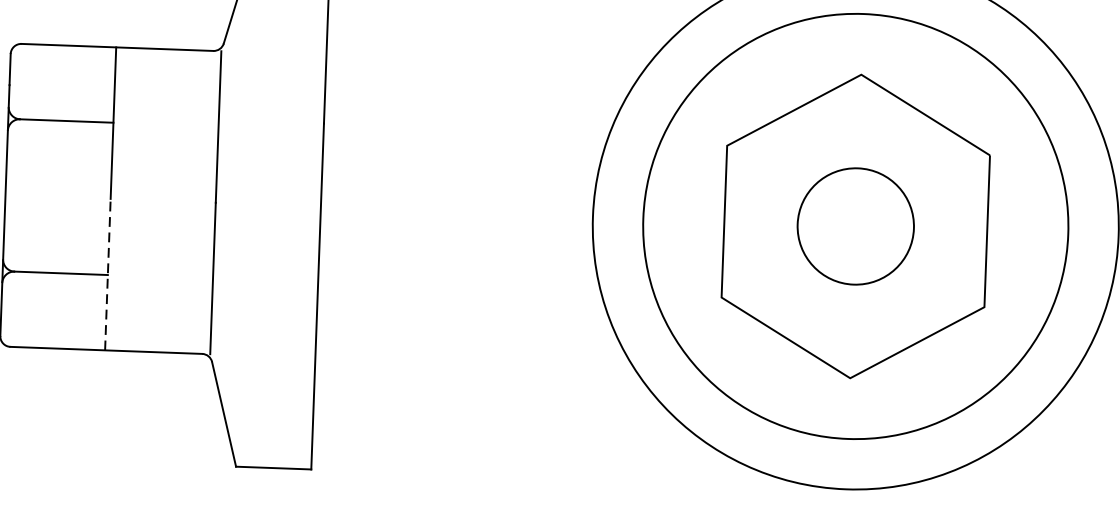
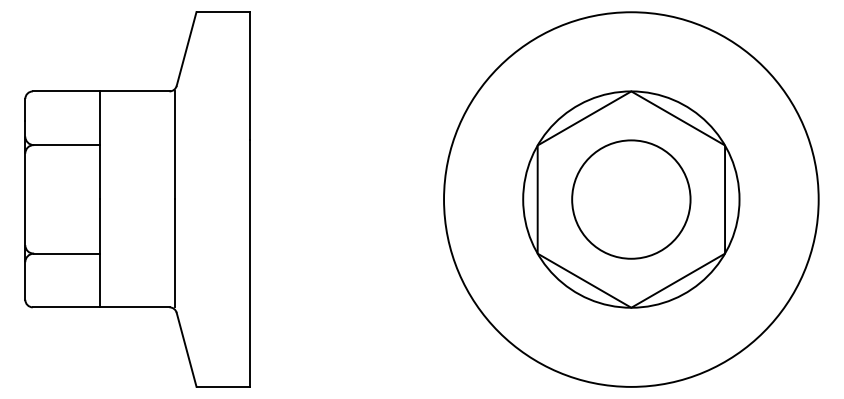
circle: (856, 226) -> (631, 199), size x0.71
circle: (856, 226) -> (631, 199), size x1.43
line: (108, 274) -> (100, 253), dashed -> solid

